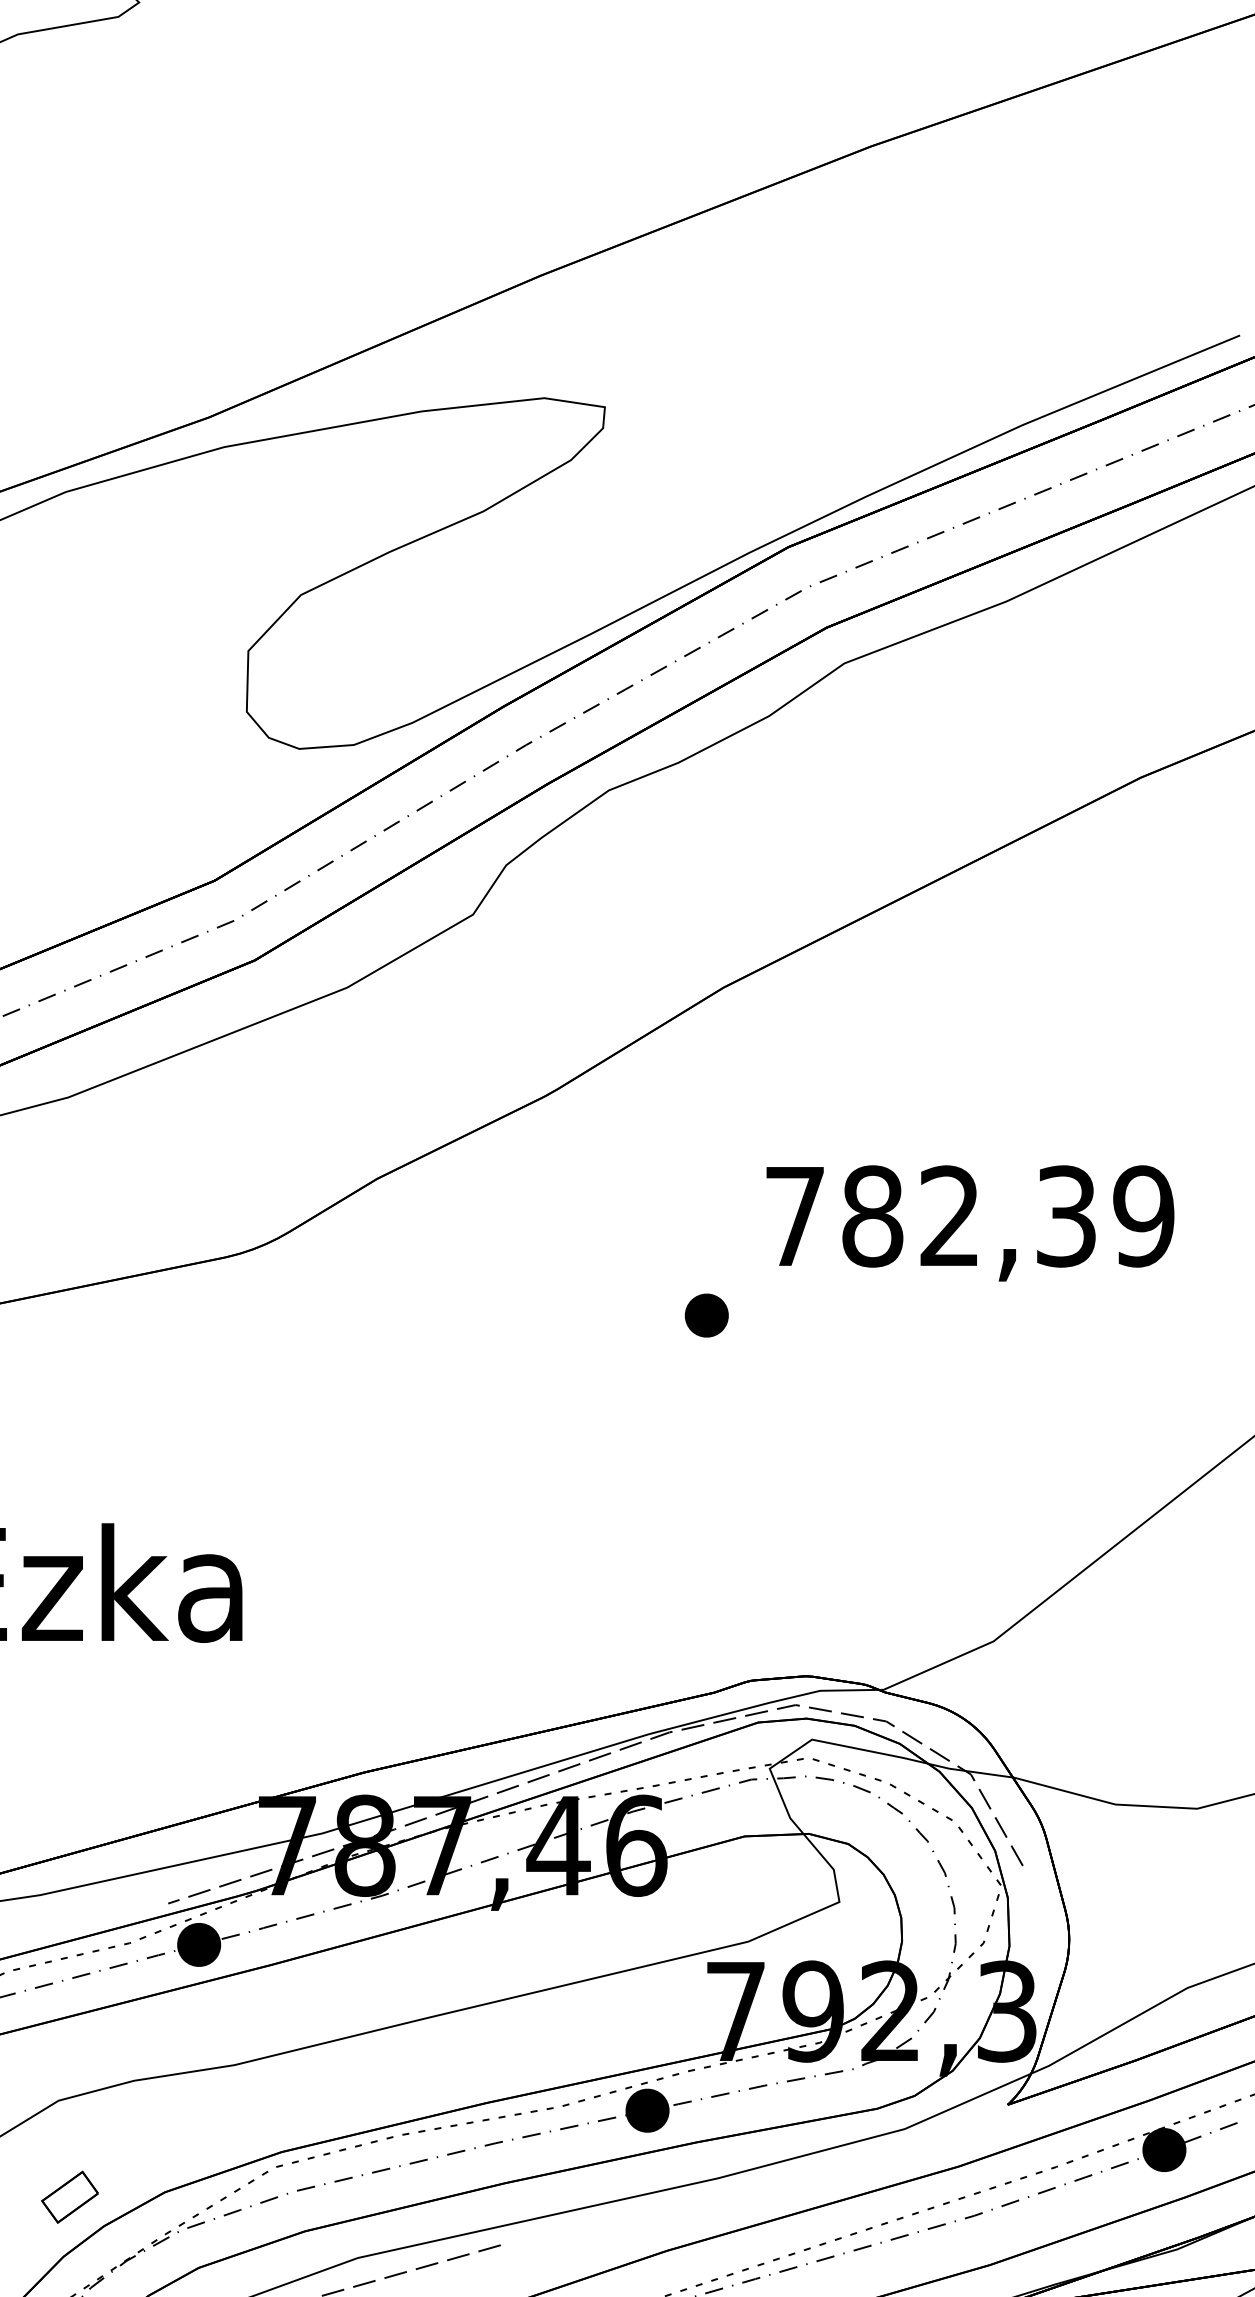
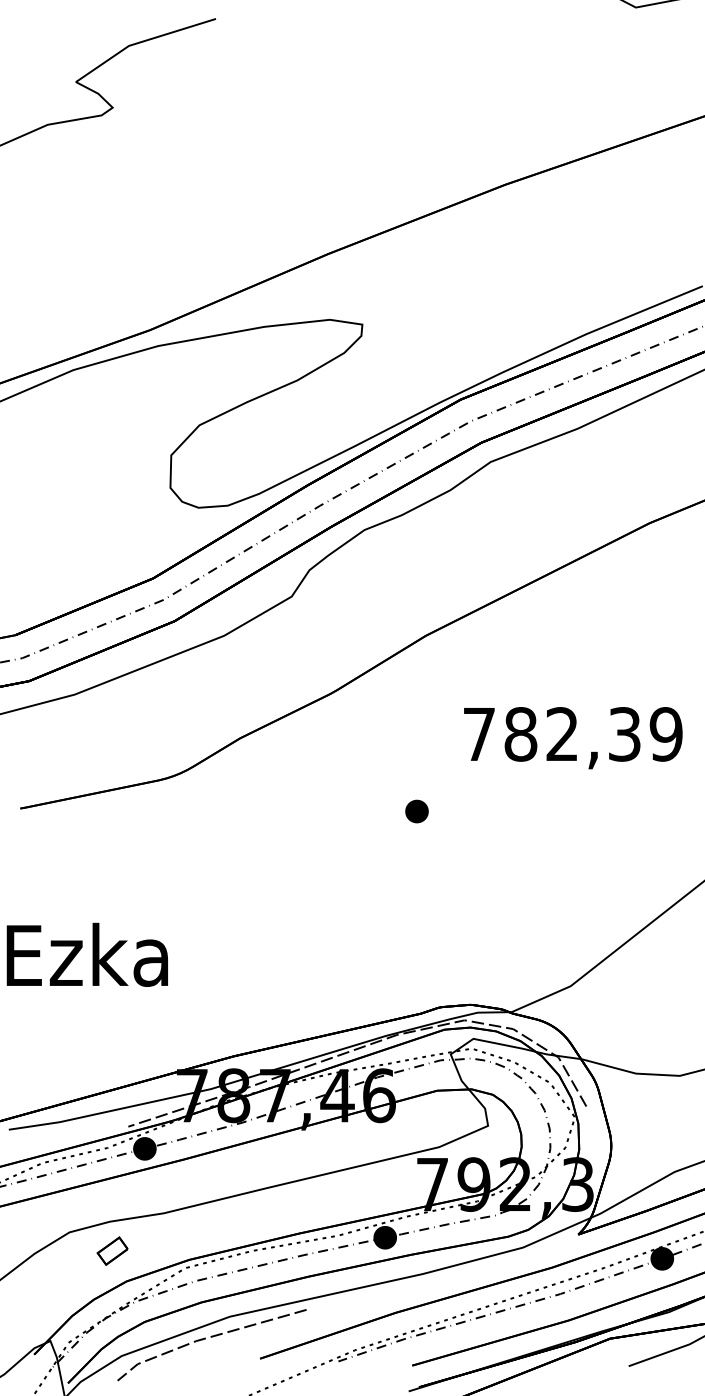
text: (970, 1224) -> (573, 738), moved
part: (69, 2196) -> (112, 1250), moved

